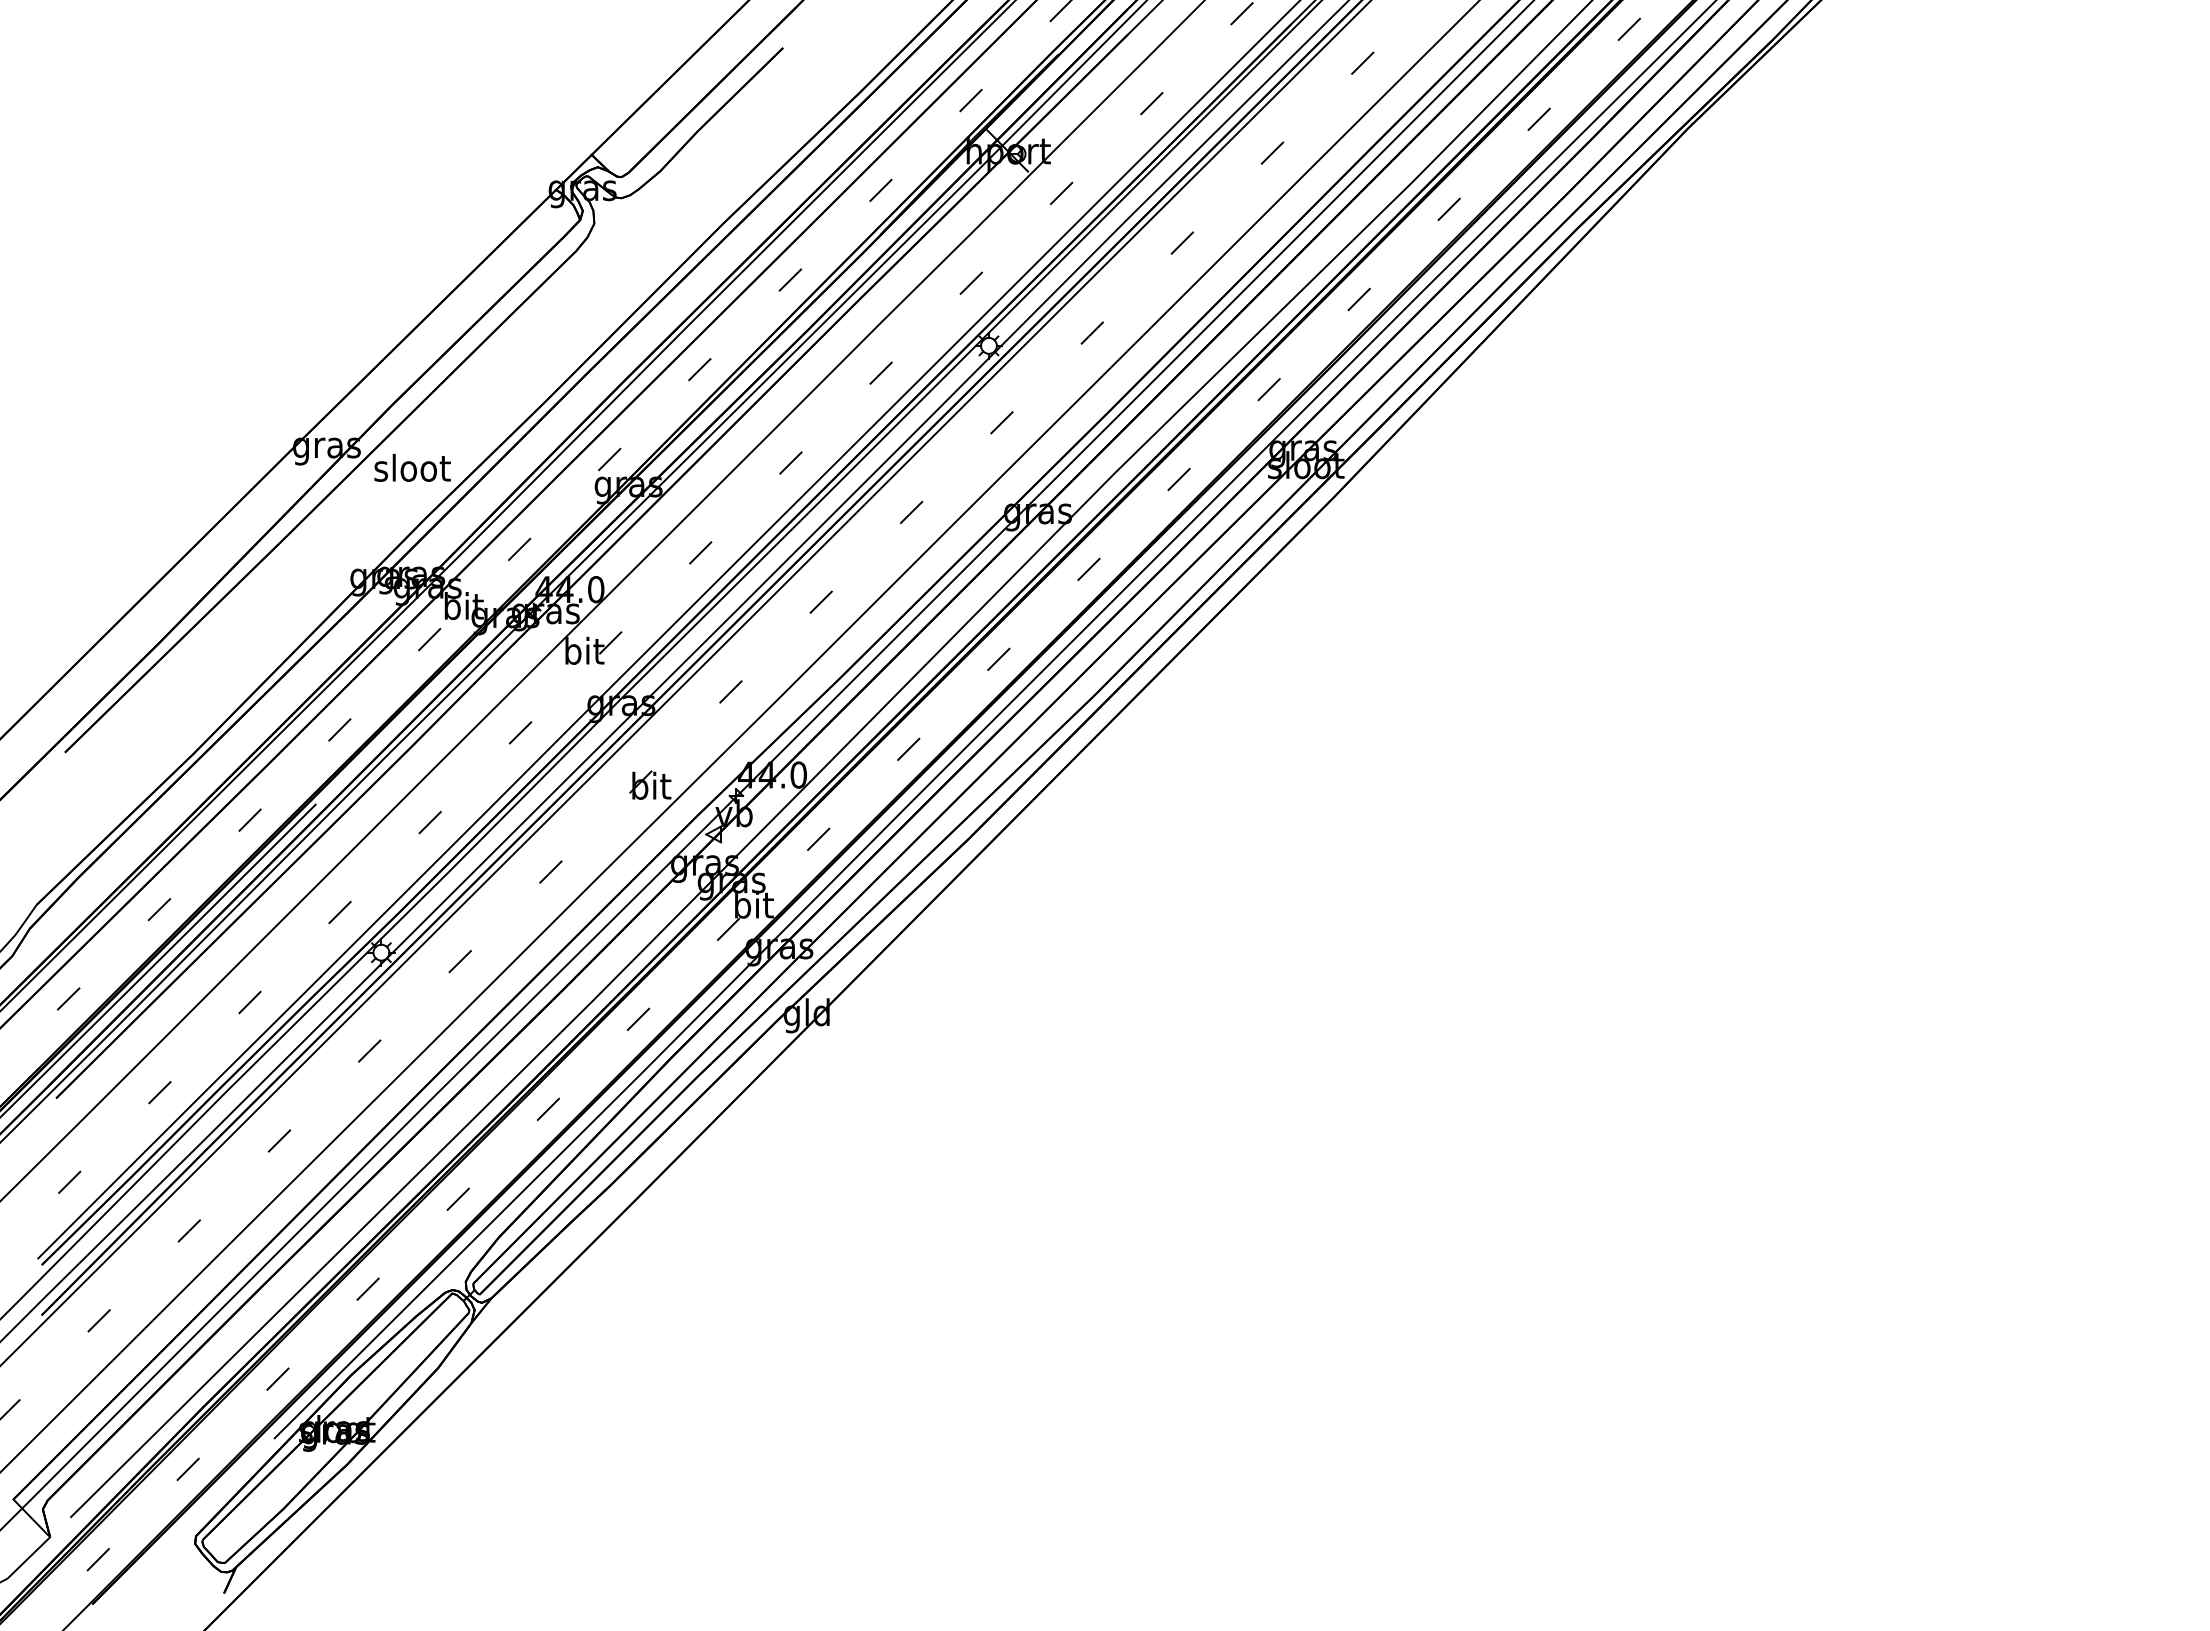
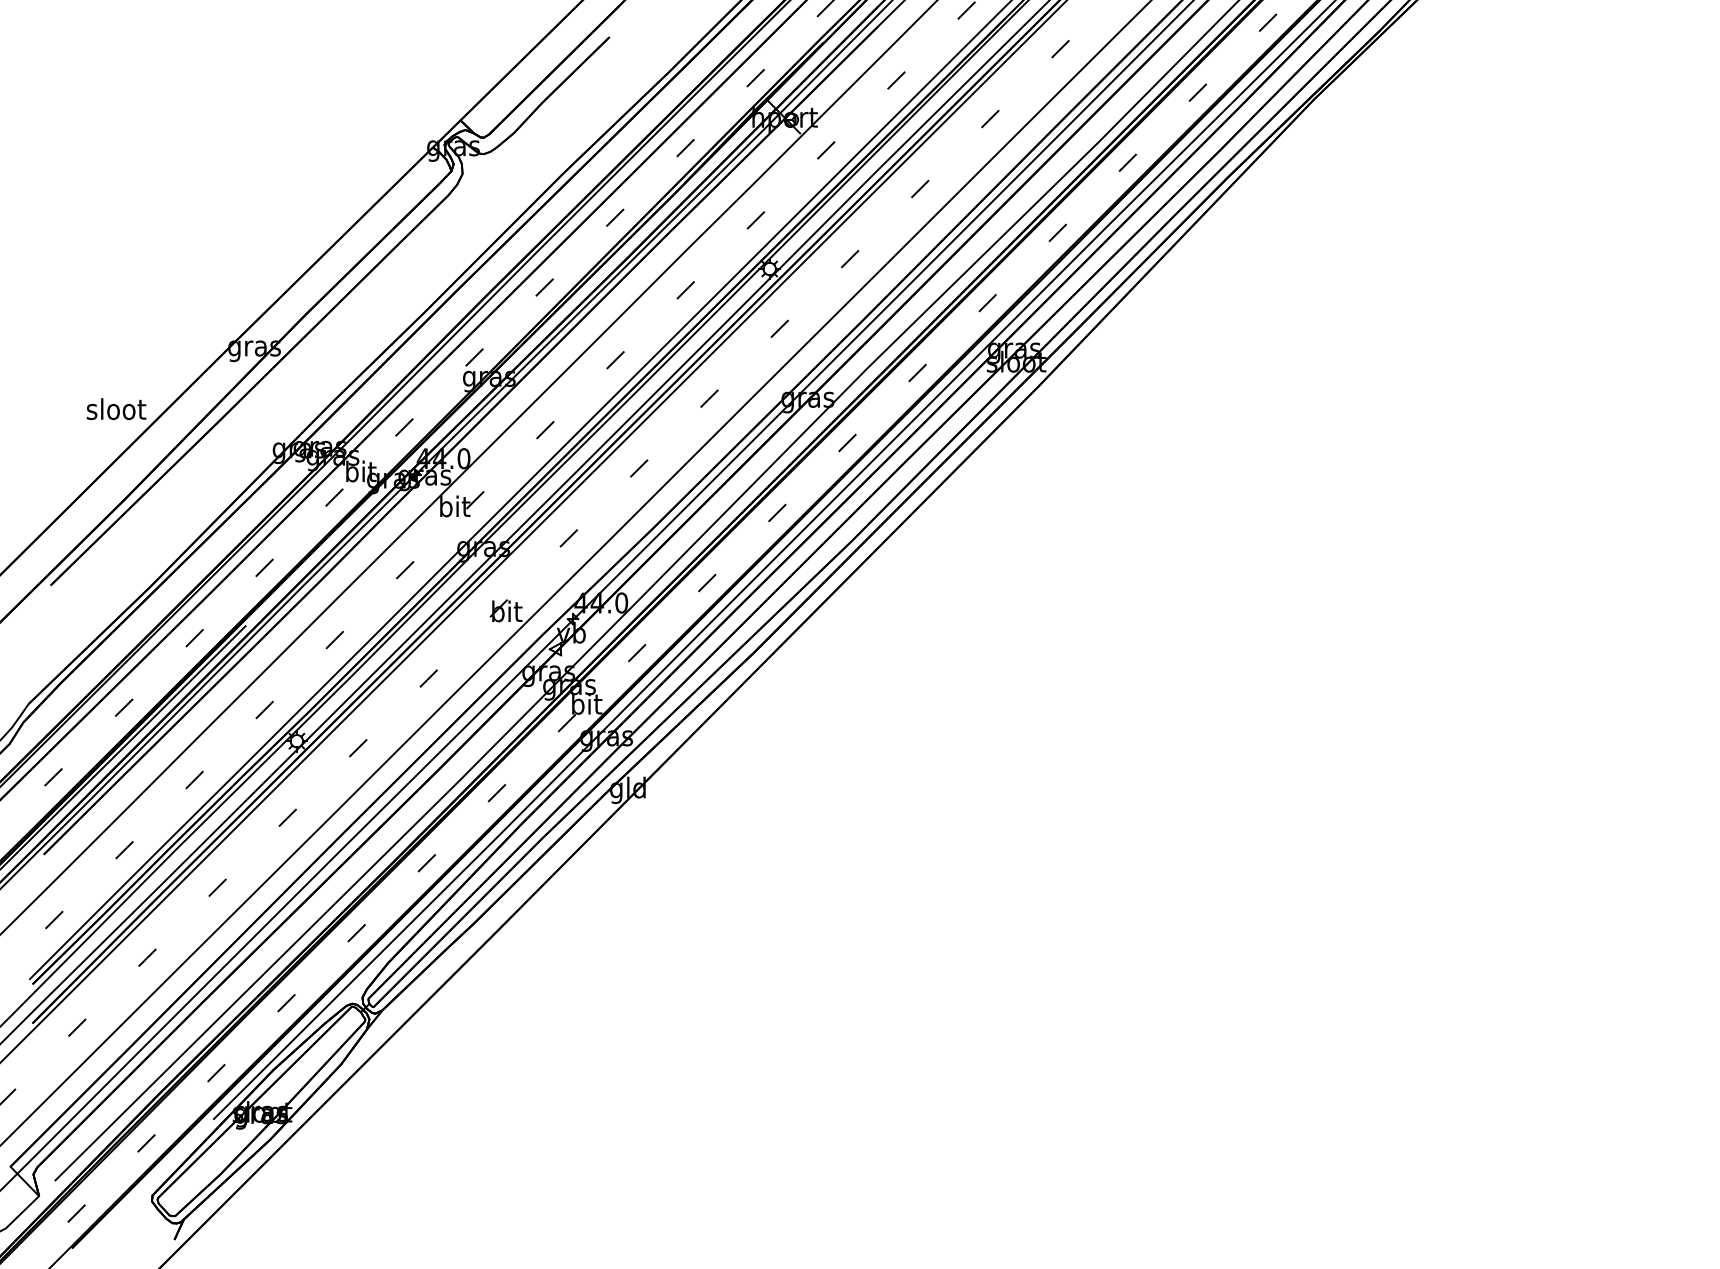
text: (412, 467) -> (116, 408), moved

